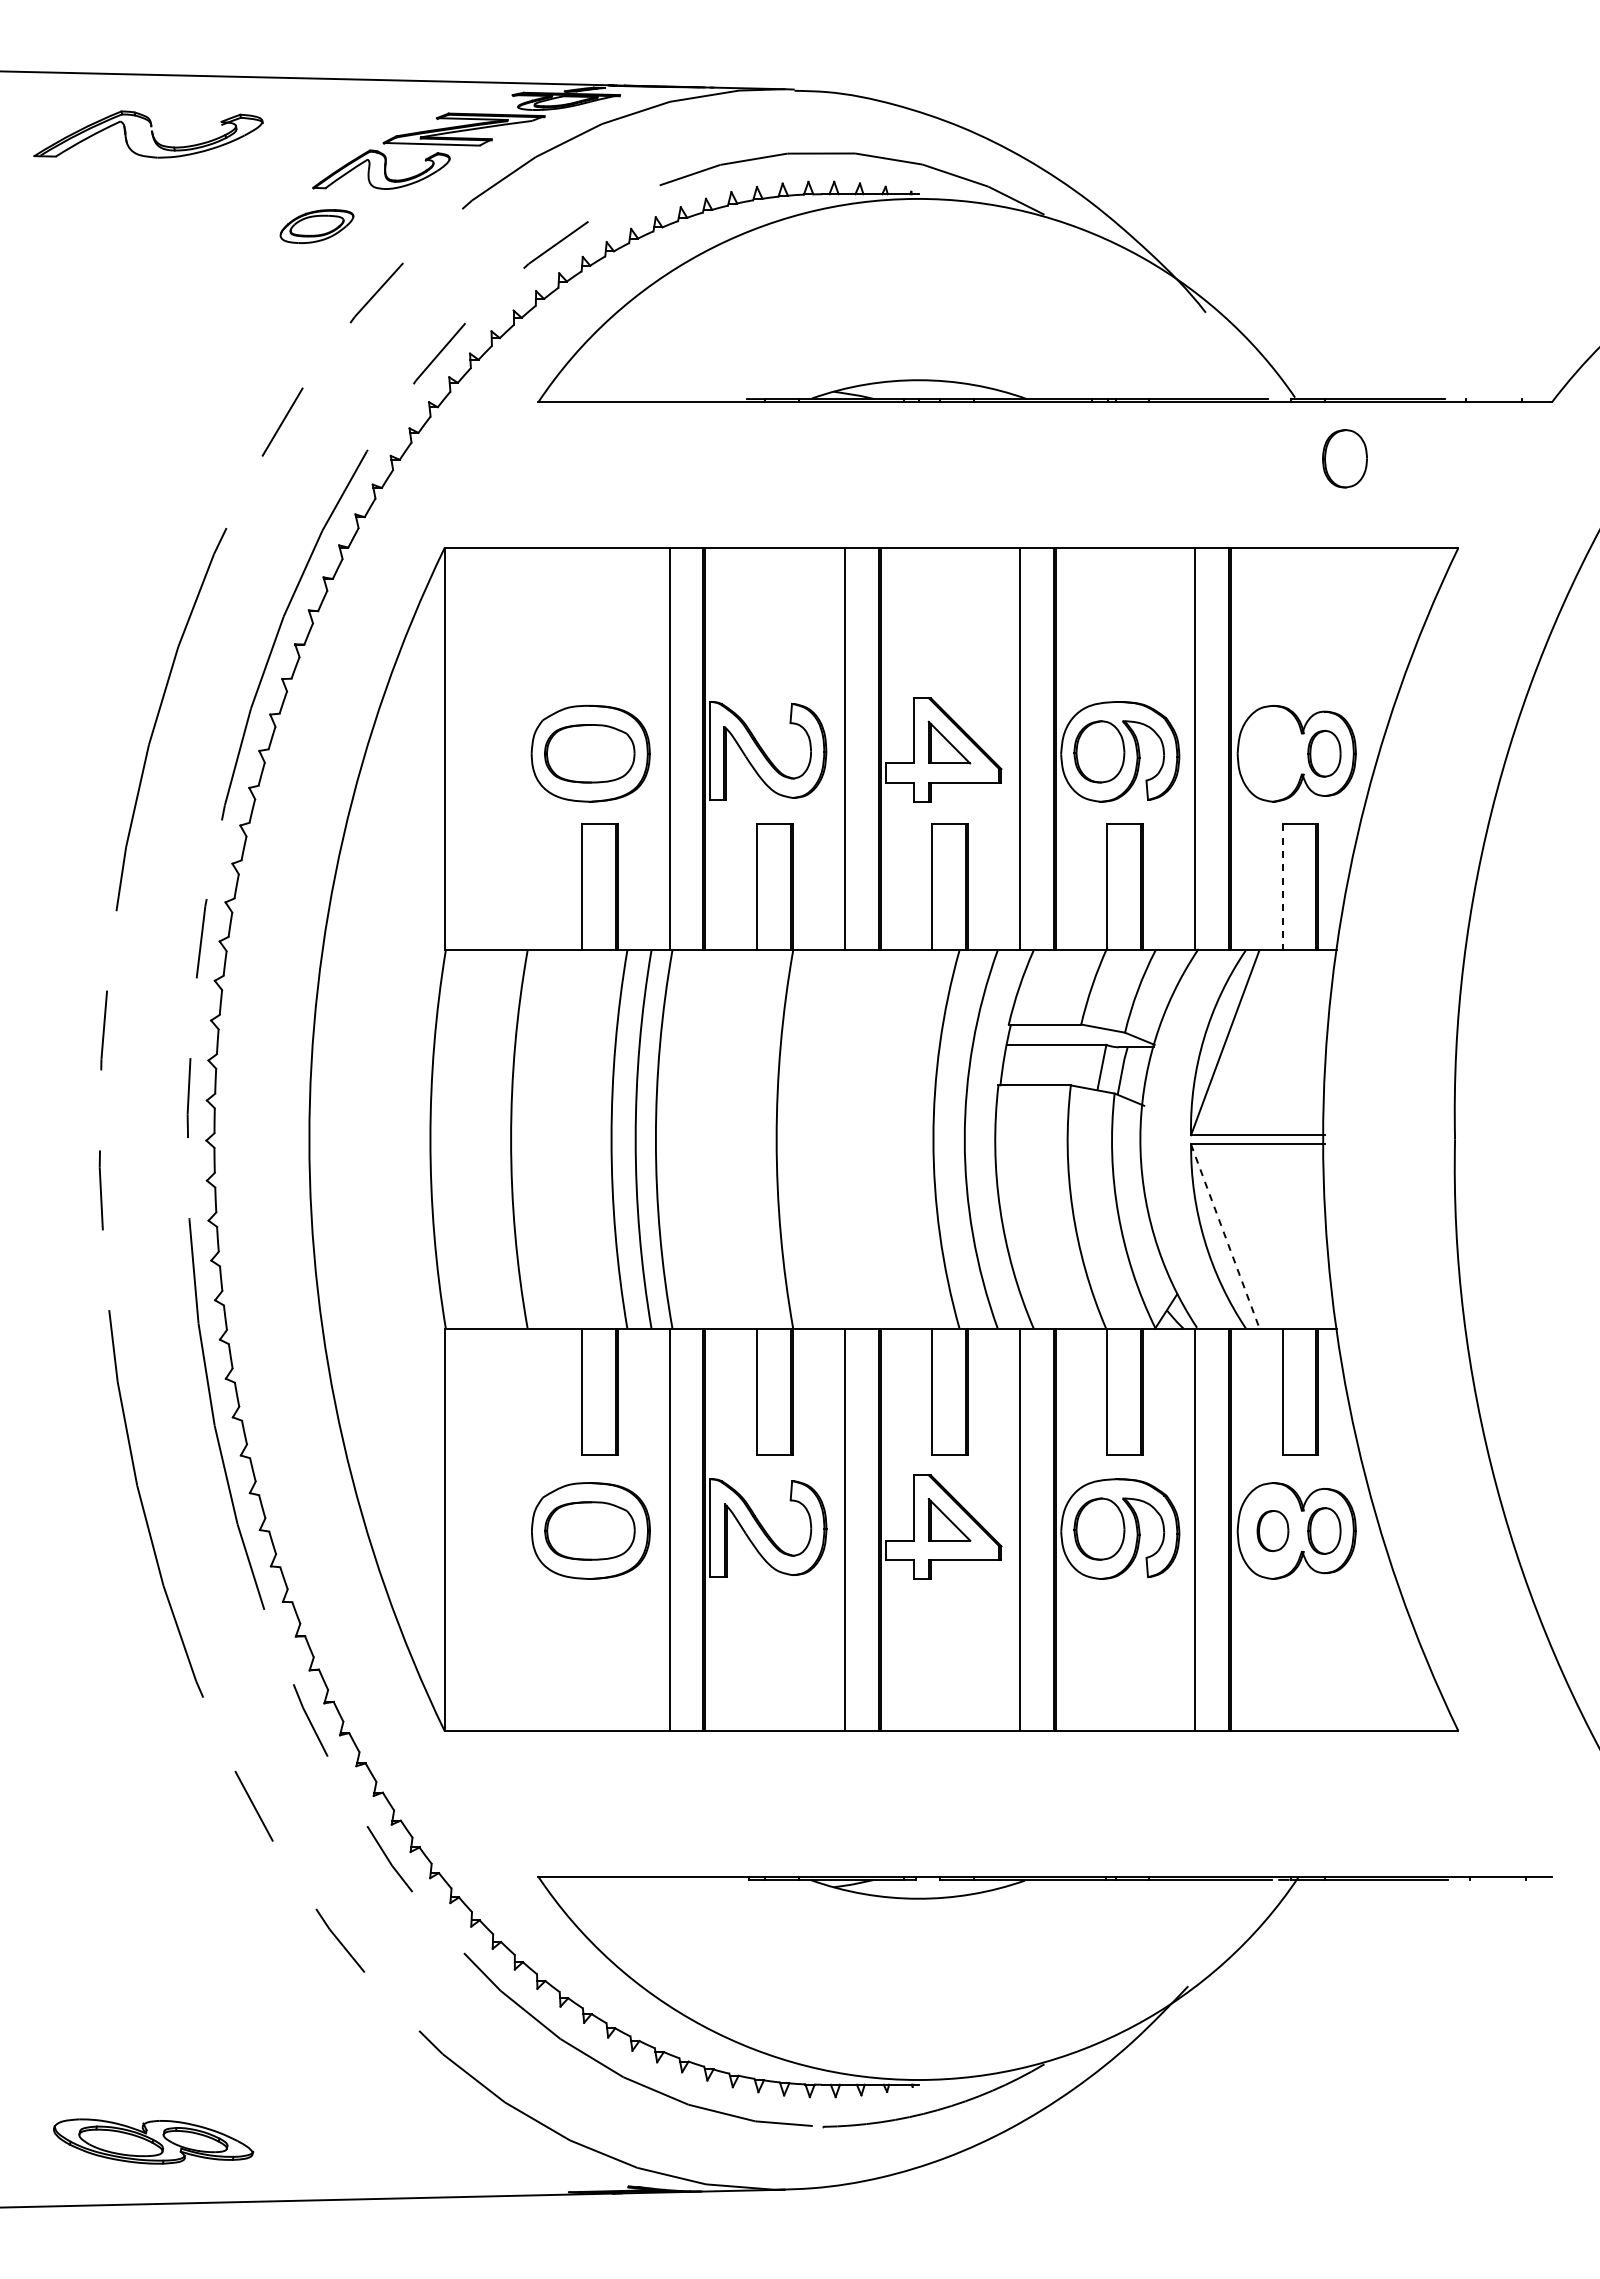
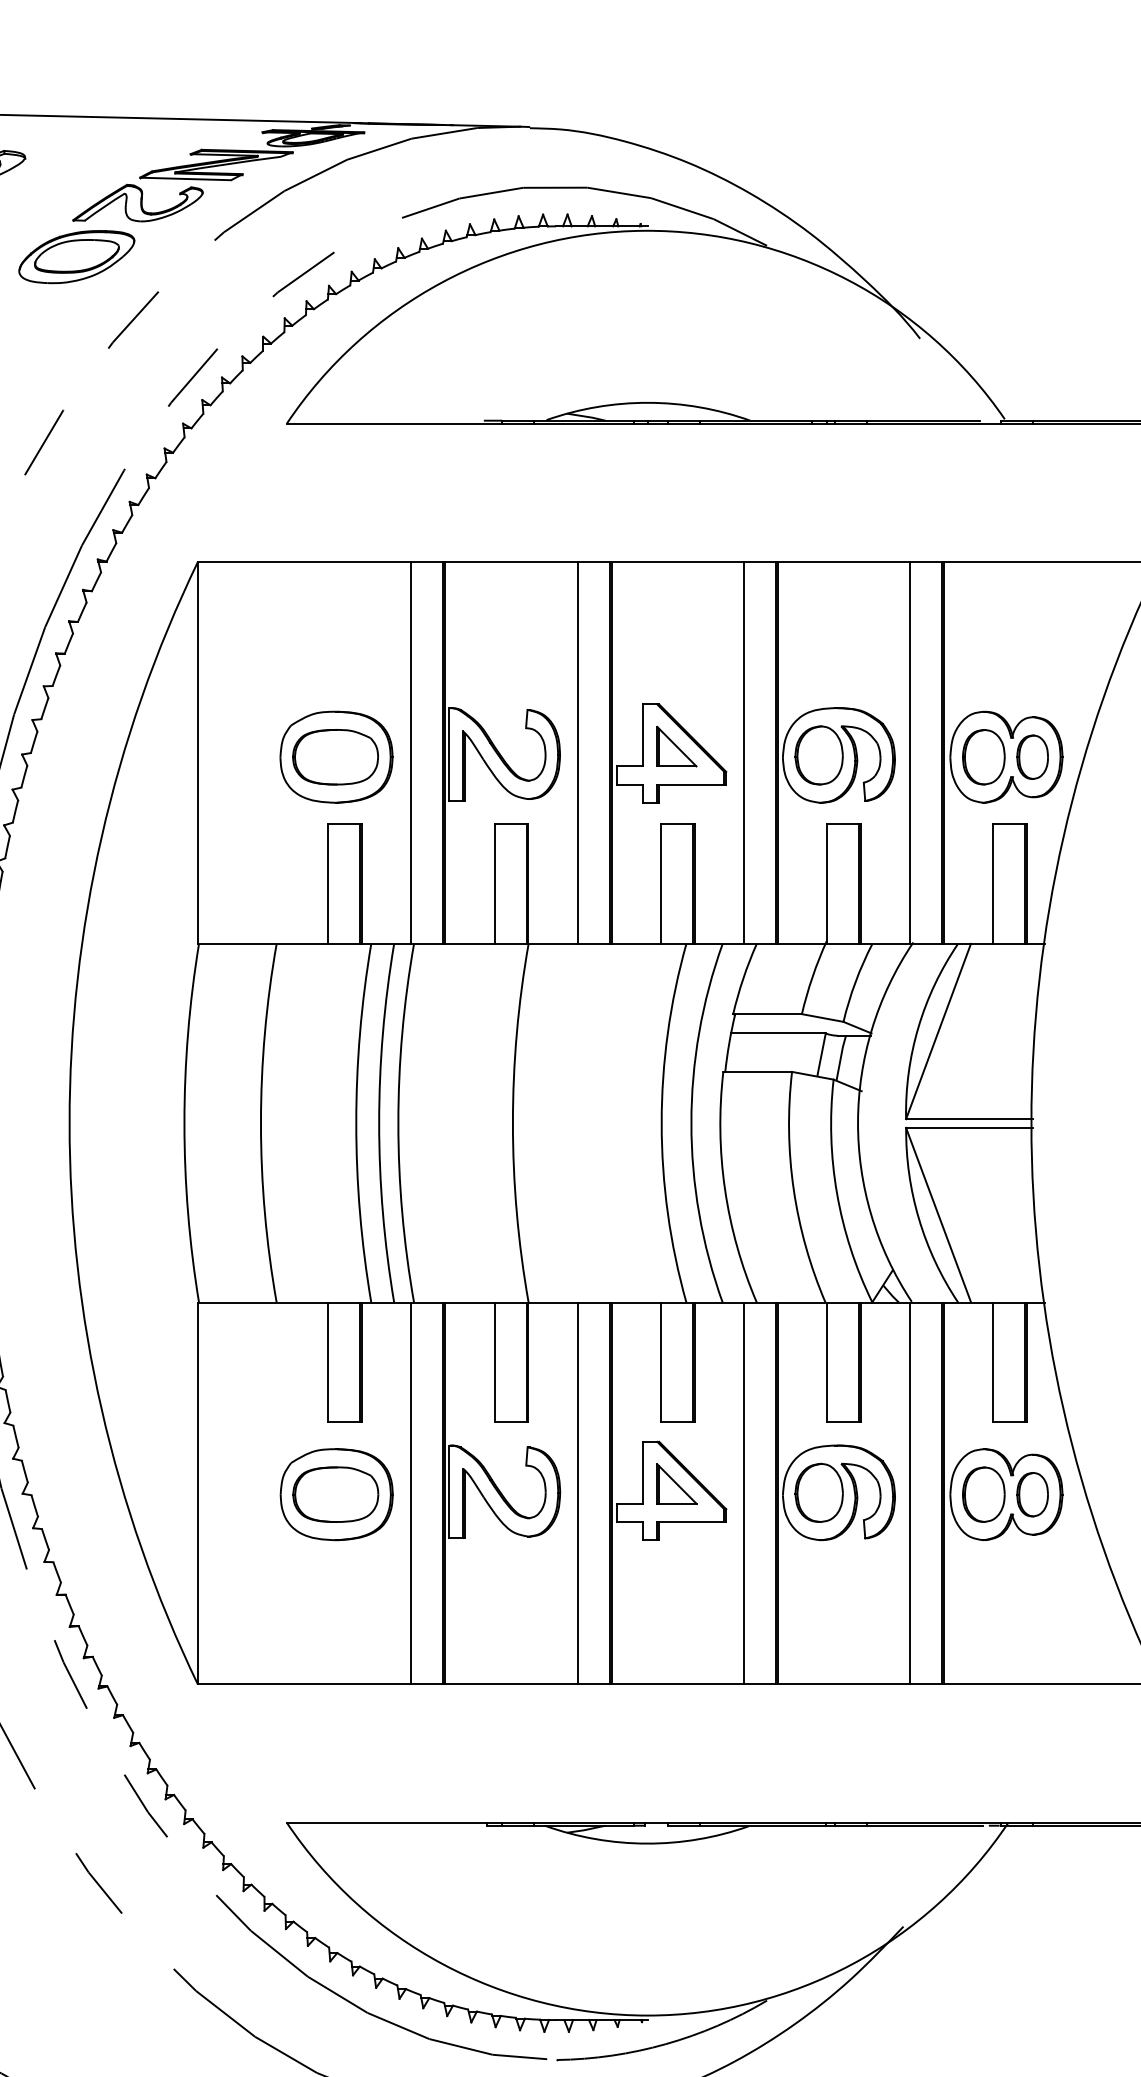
part: (316, 226) -> (76, 256), size x1.67
part: (1344, 458) -> (983, 756), moved
line: (1282, 887) -> (992, 884), dashed -> solid
line: (1225, 1236) -> (938, 1215), dashed -> solid
part: (1272, 1530) -> (983, 1494), size x1.43

